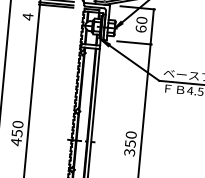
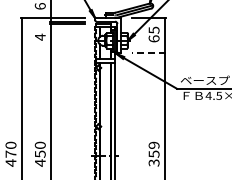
text: (141, 19) -> (153, 29), 60 -> 65
line: (134, 43) -> (148, 53), solid -> dashed
text: (130, 134) -> (153, 144), 350 -> 359

